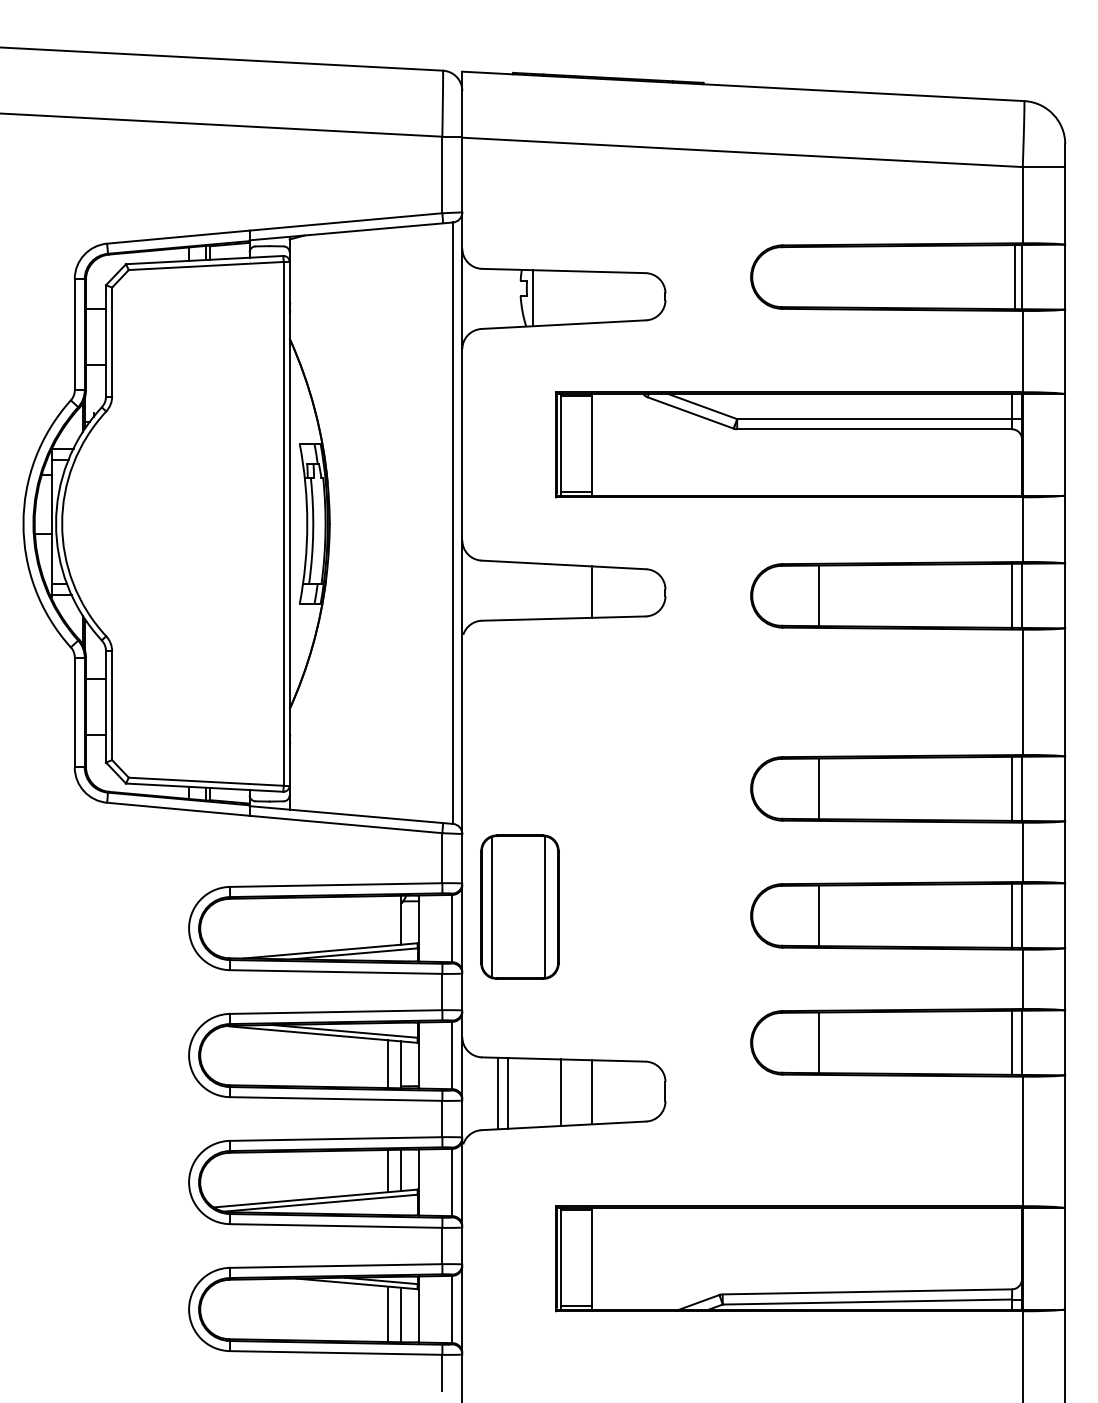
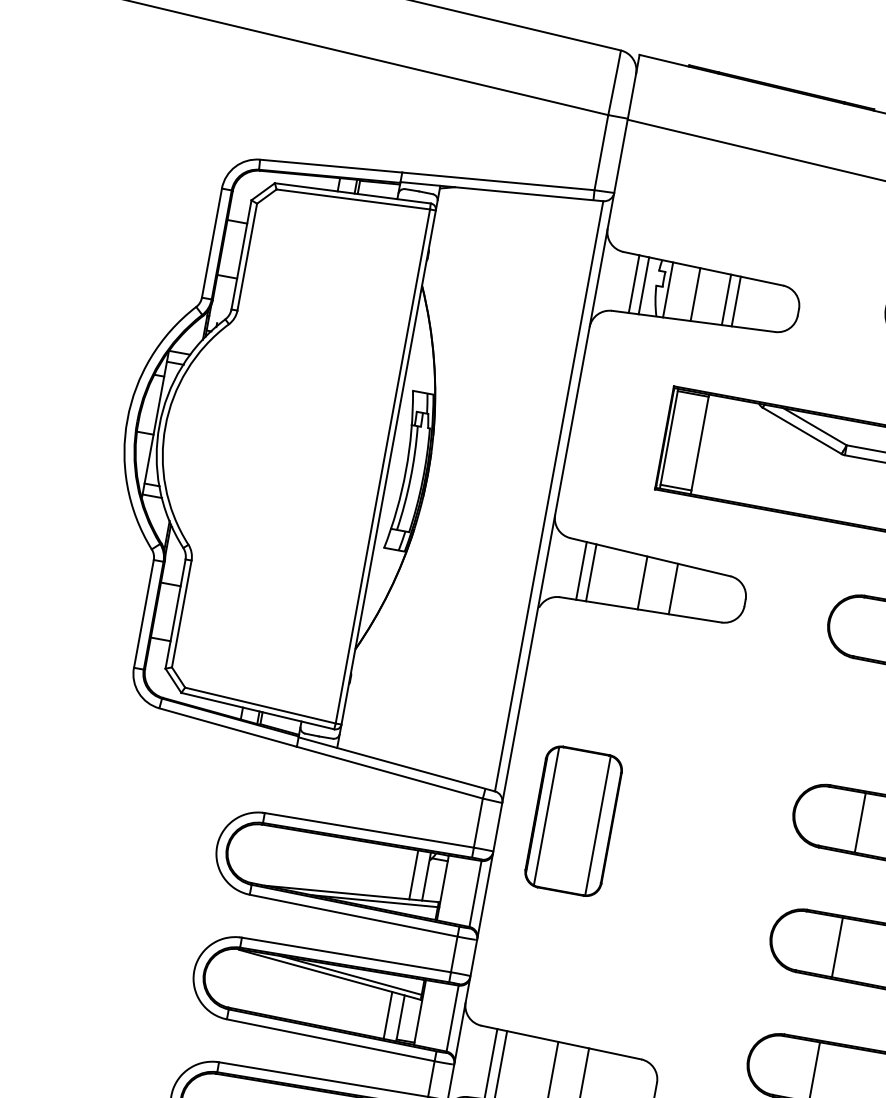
line: (560, 297) -> (695, 294), added
line: (592, 297) -> (726, 299), added
line: (602, 297) -> (736, 301), added
line: (498, 298) -> (634, 283), added
line: (508, 298) -> (644, 285), added
line: (498, 590) -> (581, 570), added
line: (508, 591) -> (591, 573), added
line: (560, 591) -> (642, 582), added
part: (519, 906) -> (573, 820), moved
line: (388, 920) -> (414, 874), added

